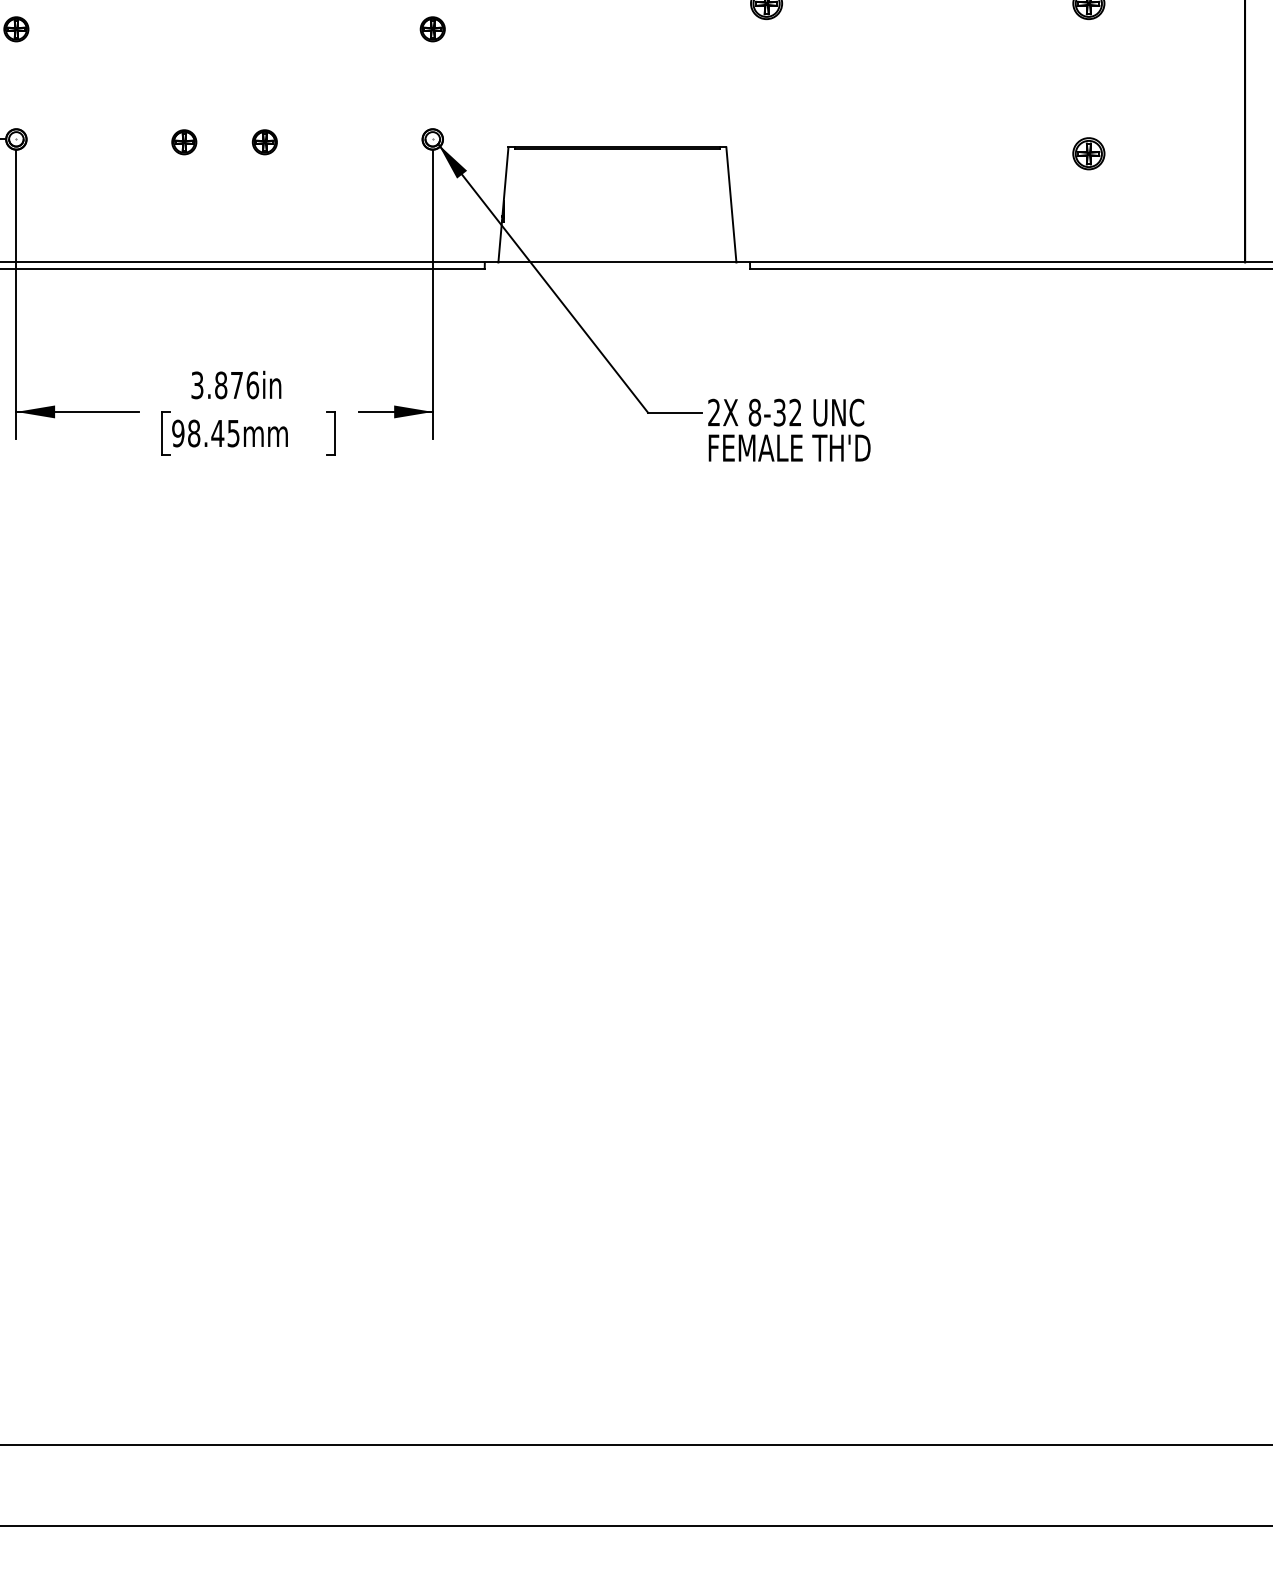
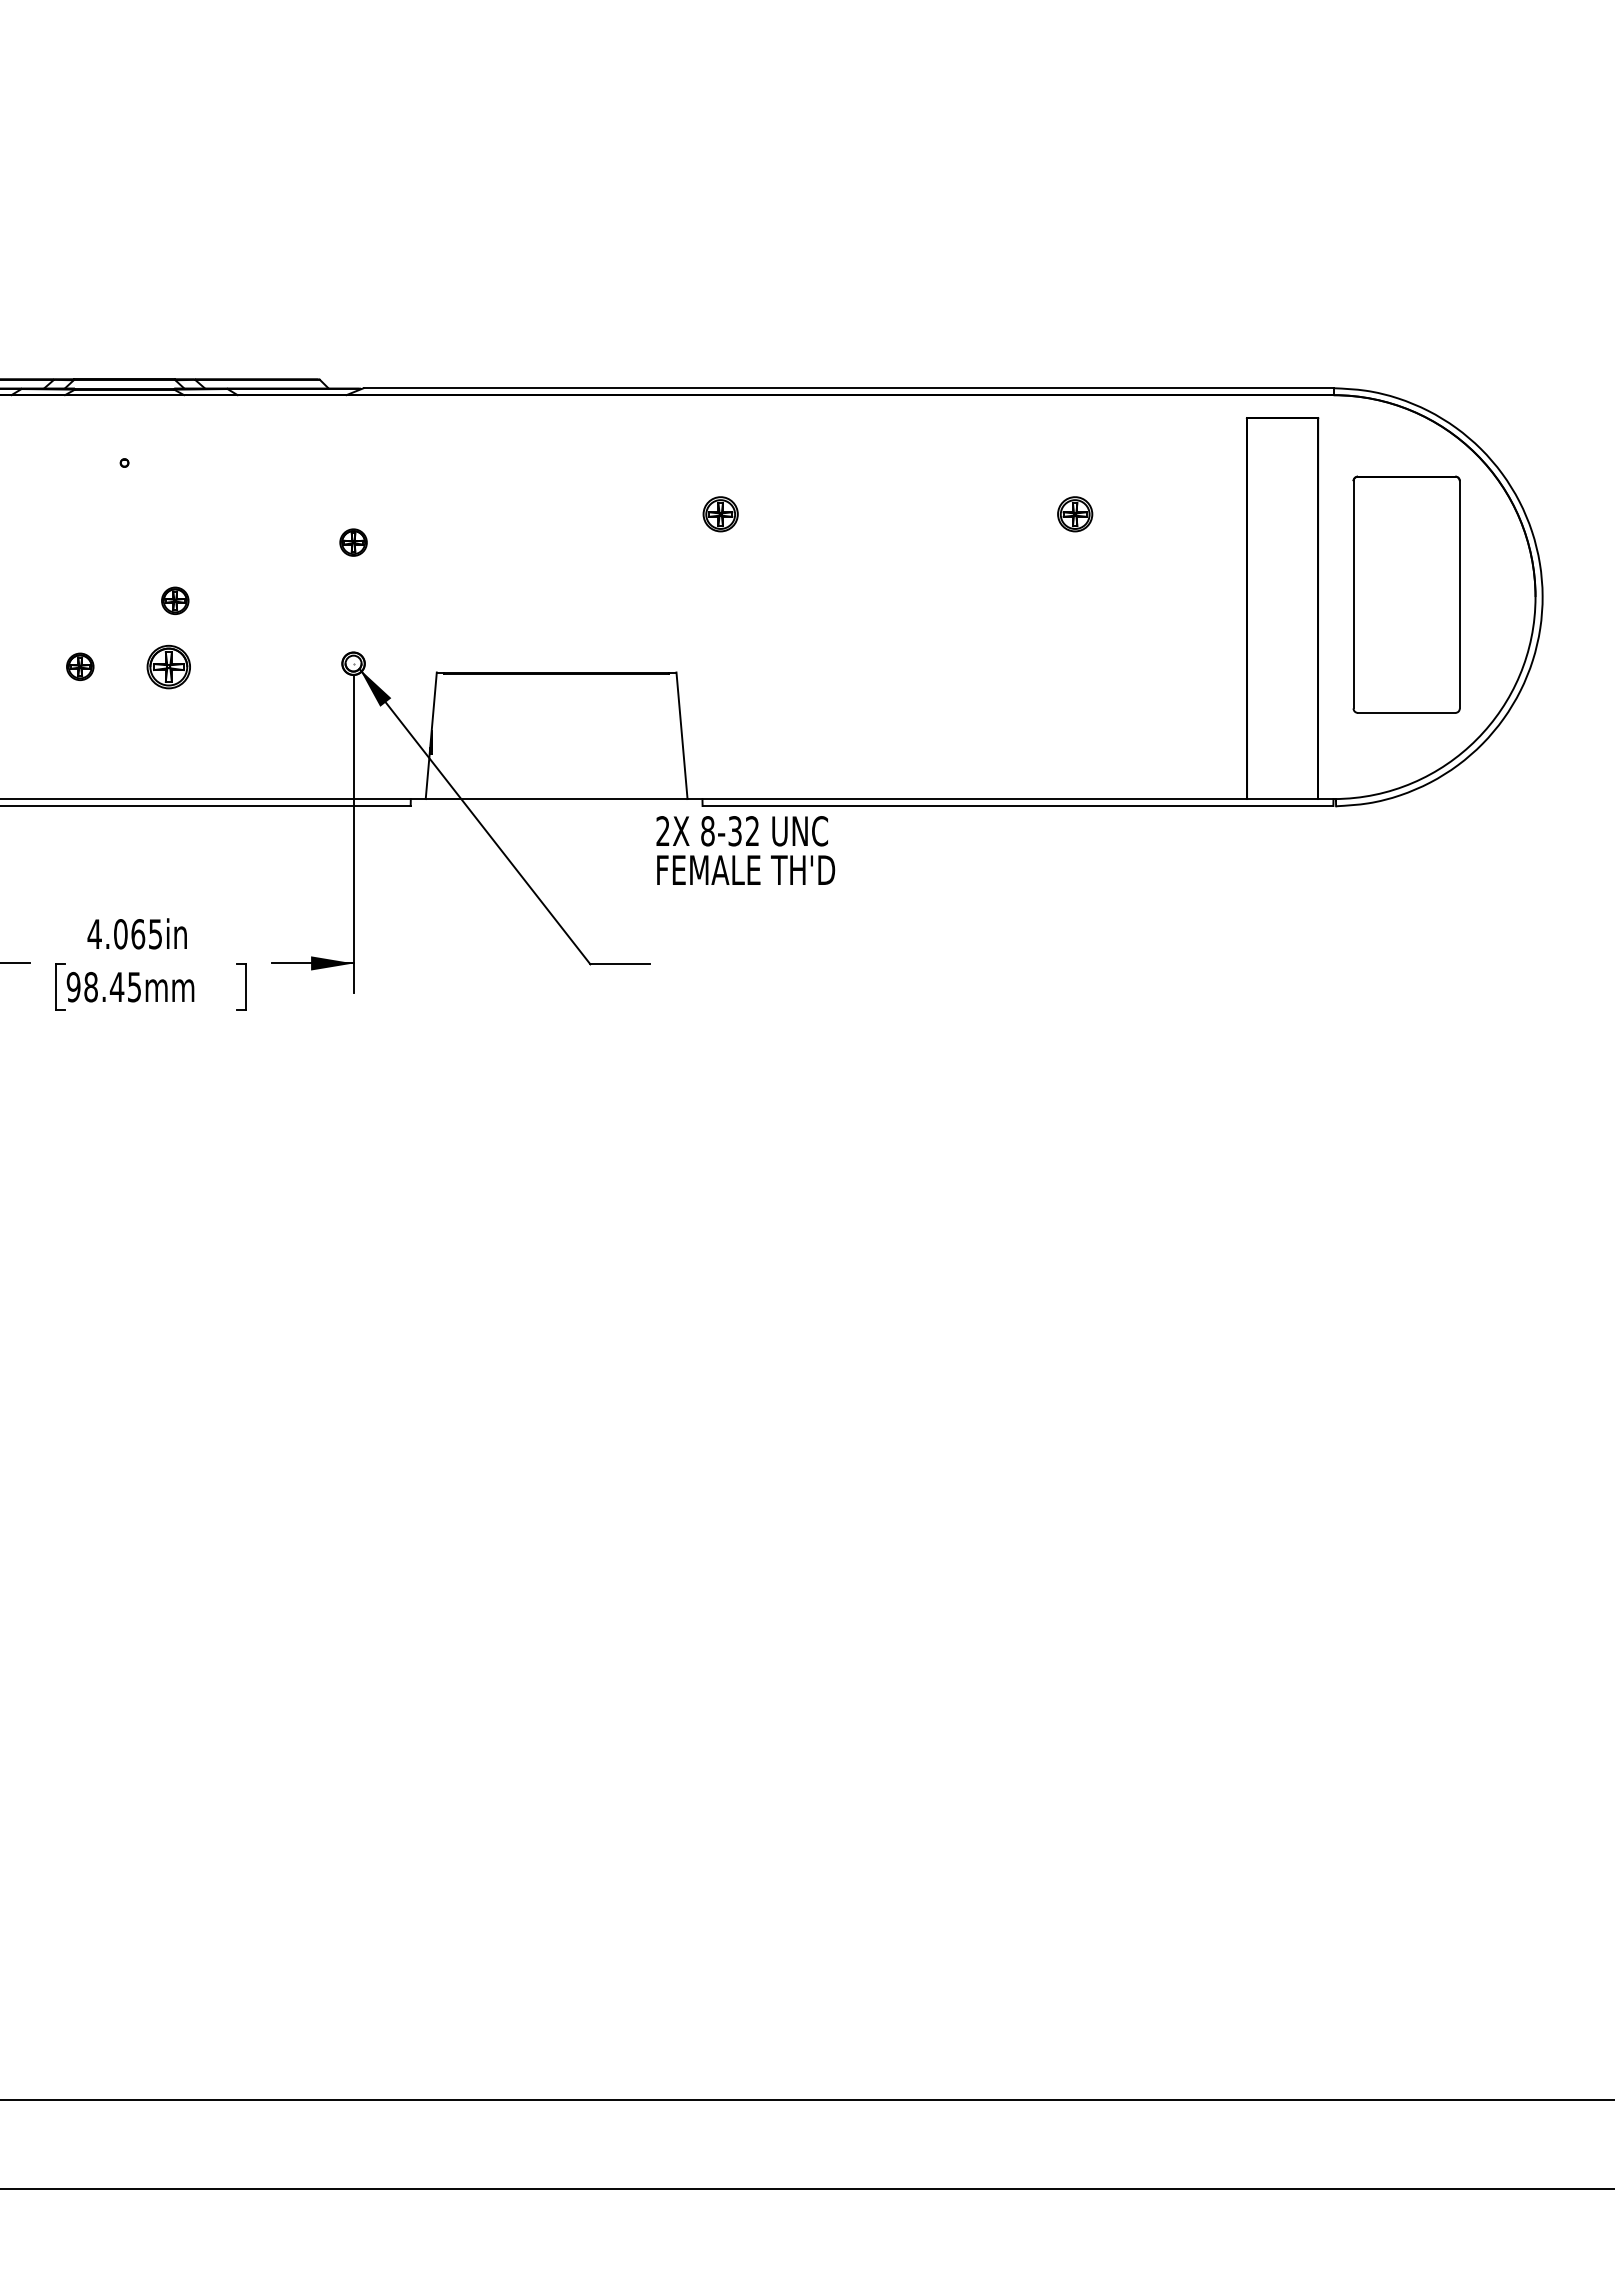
part: (270, 81) -> (175, 600), added
part: (264, 141) -> (168, 666), size x1.6
part: (1089, 153) -> (1075, 679), removed
text: (224, 385) -> (124, 934), 3.876in -> 4.065in
text: (789, 430) -> (745, 850), moved

